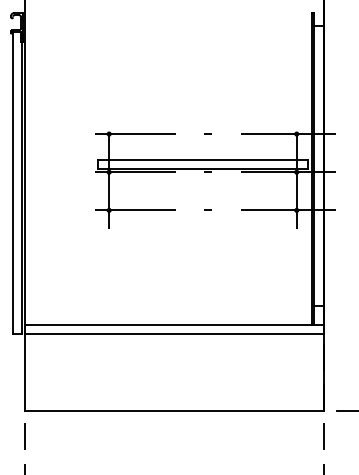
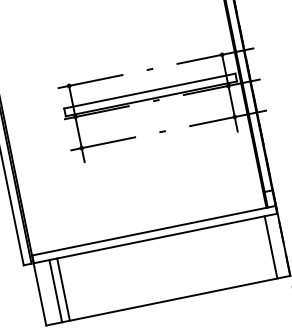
line: (44, 372) -> (55, 291), added
line: (53, 372) -> (63, 289), added
line: (308, 372) -> (271, 247), added

